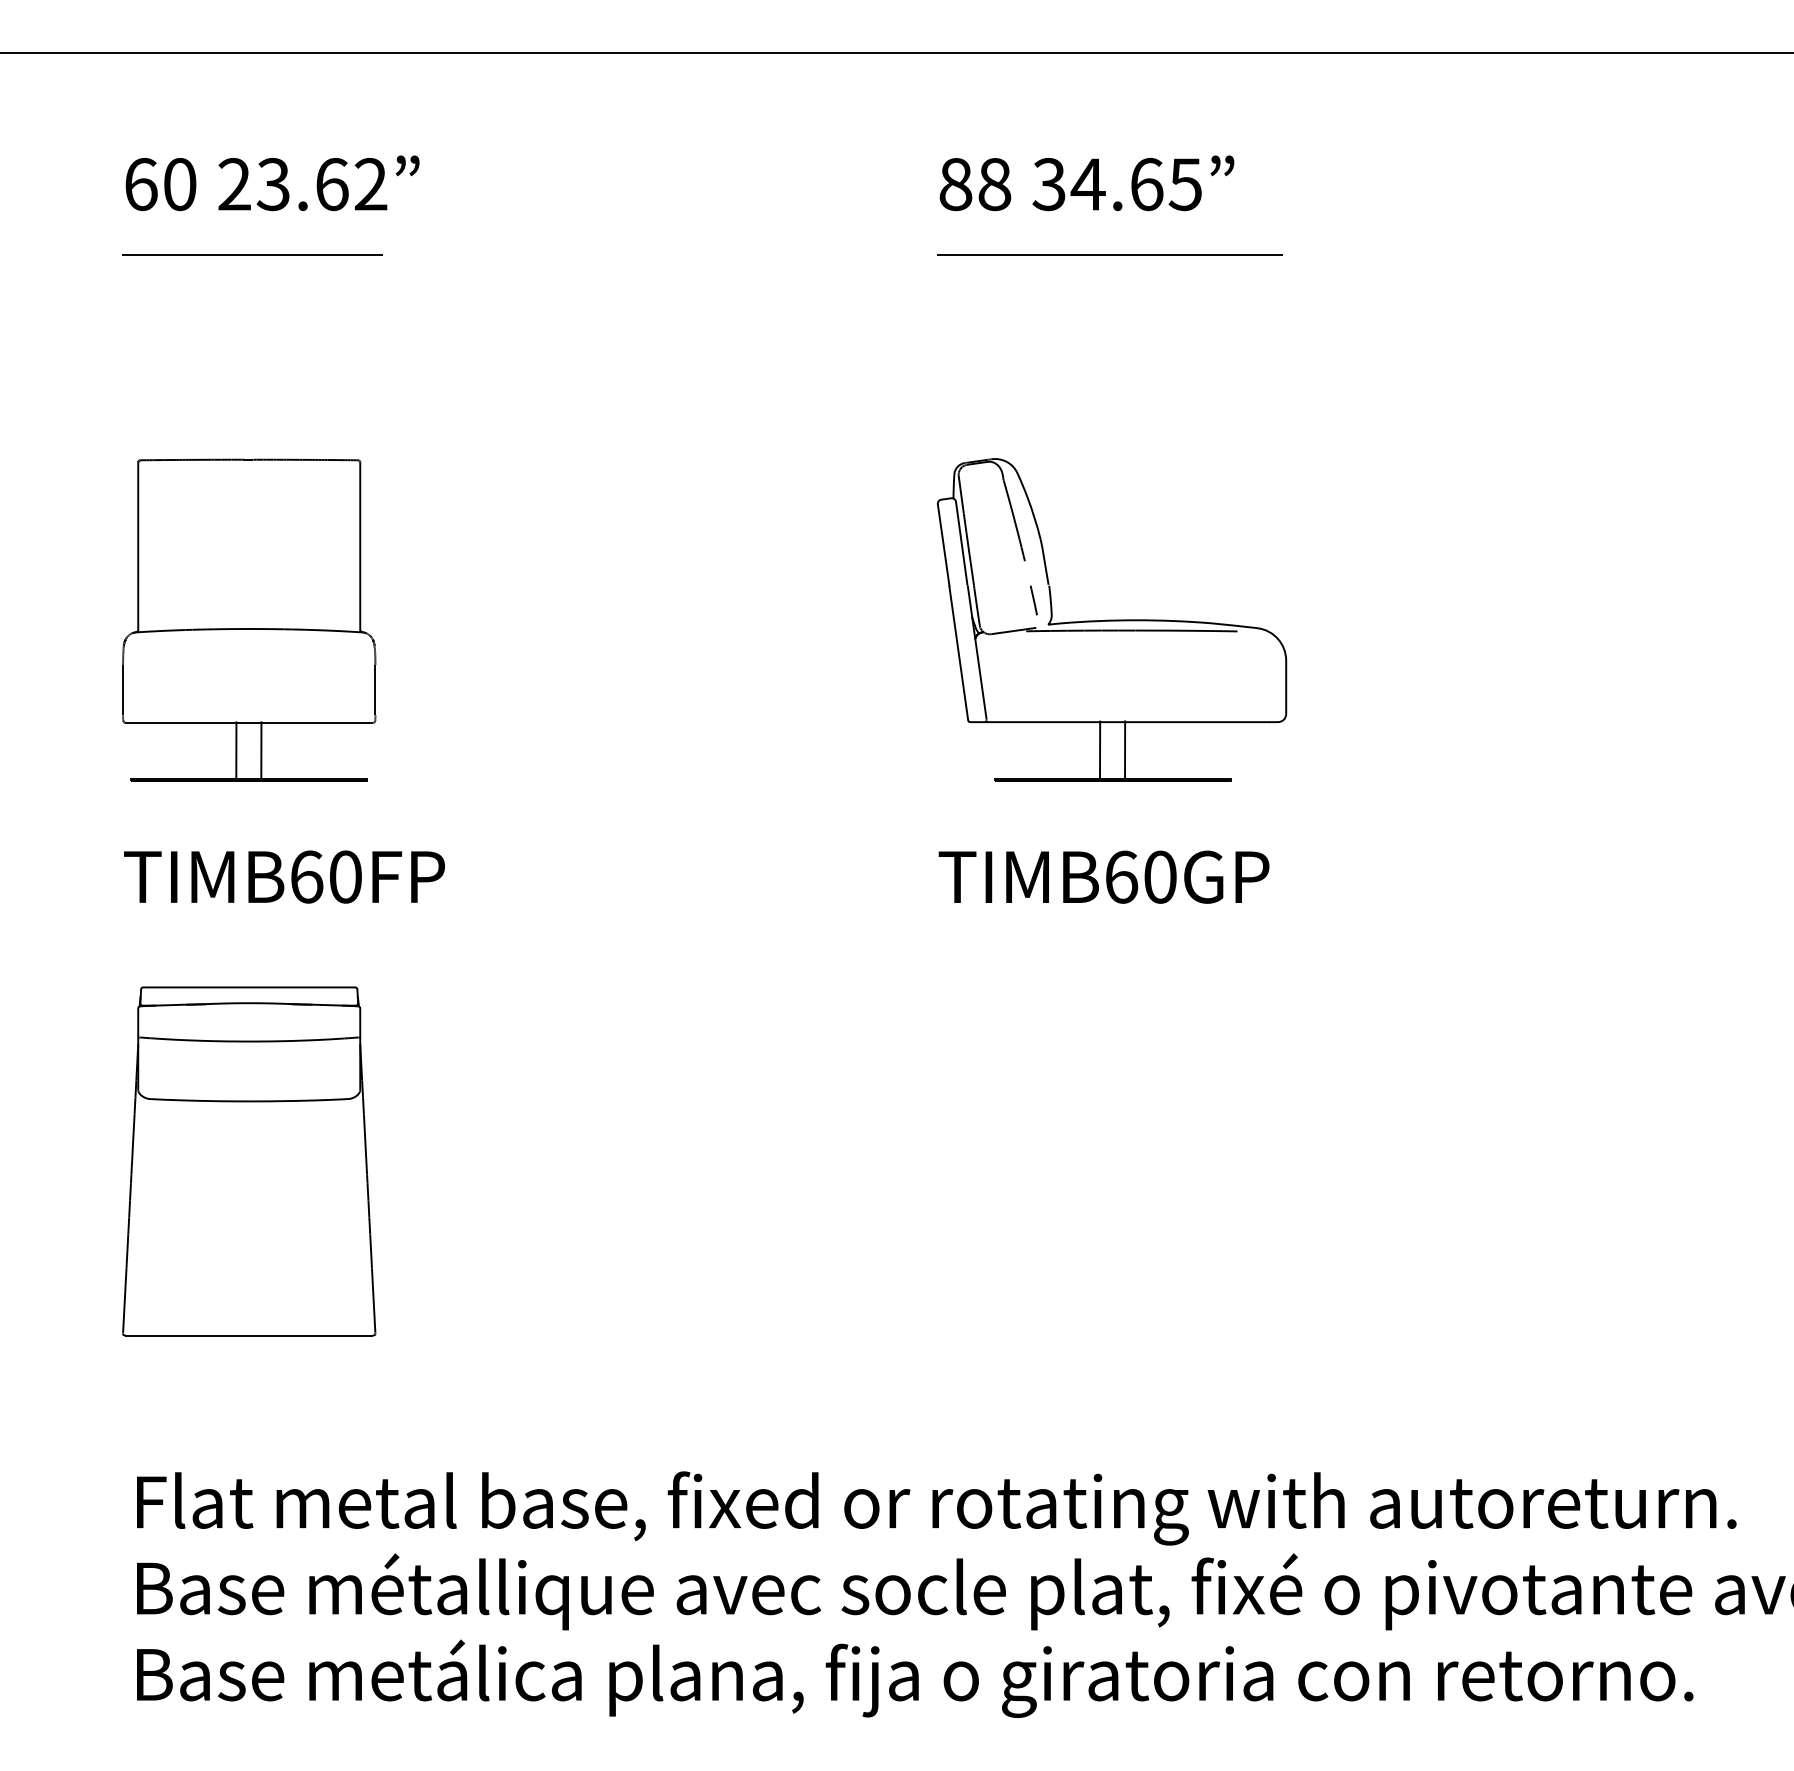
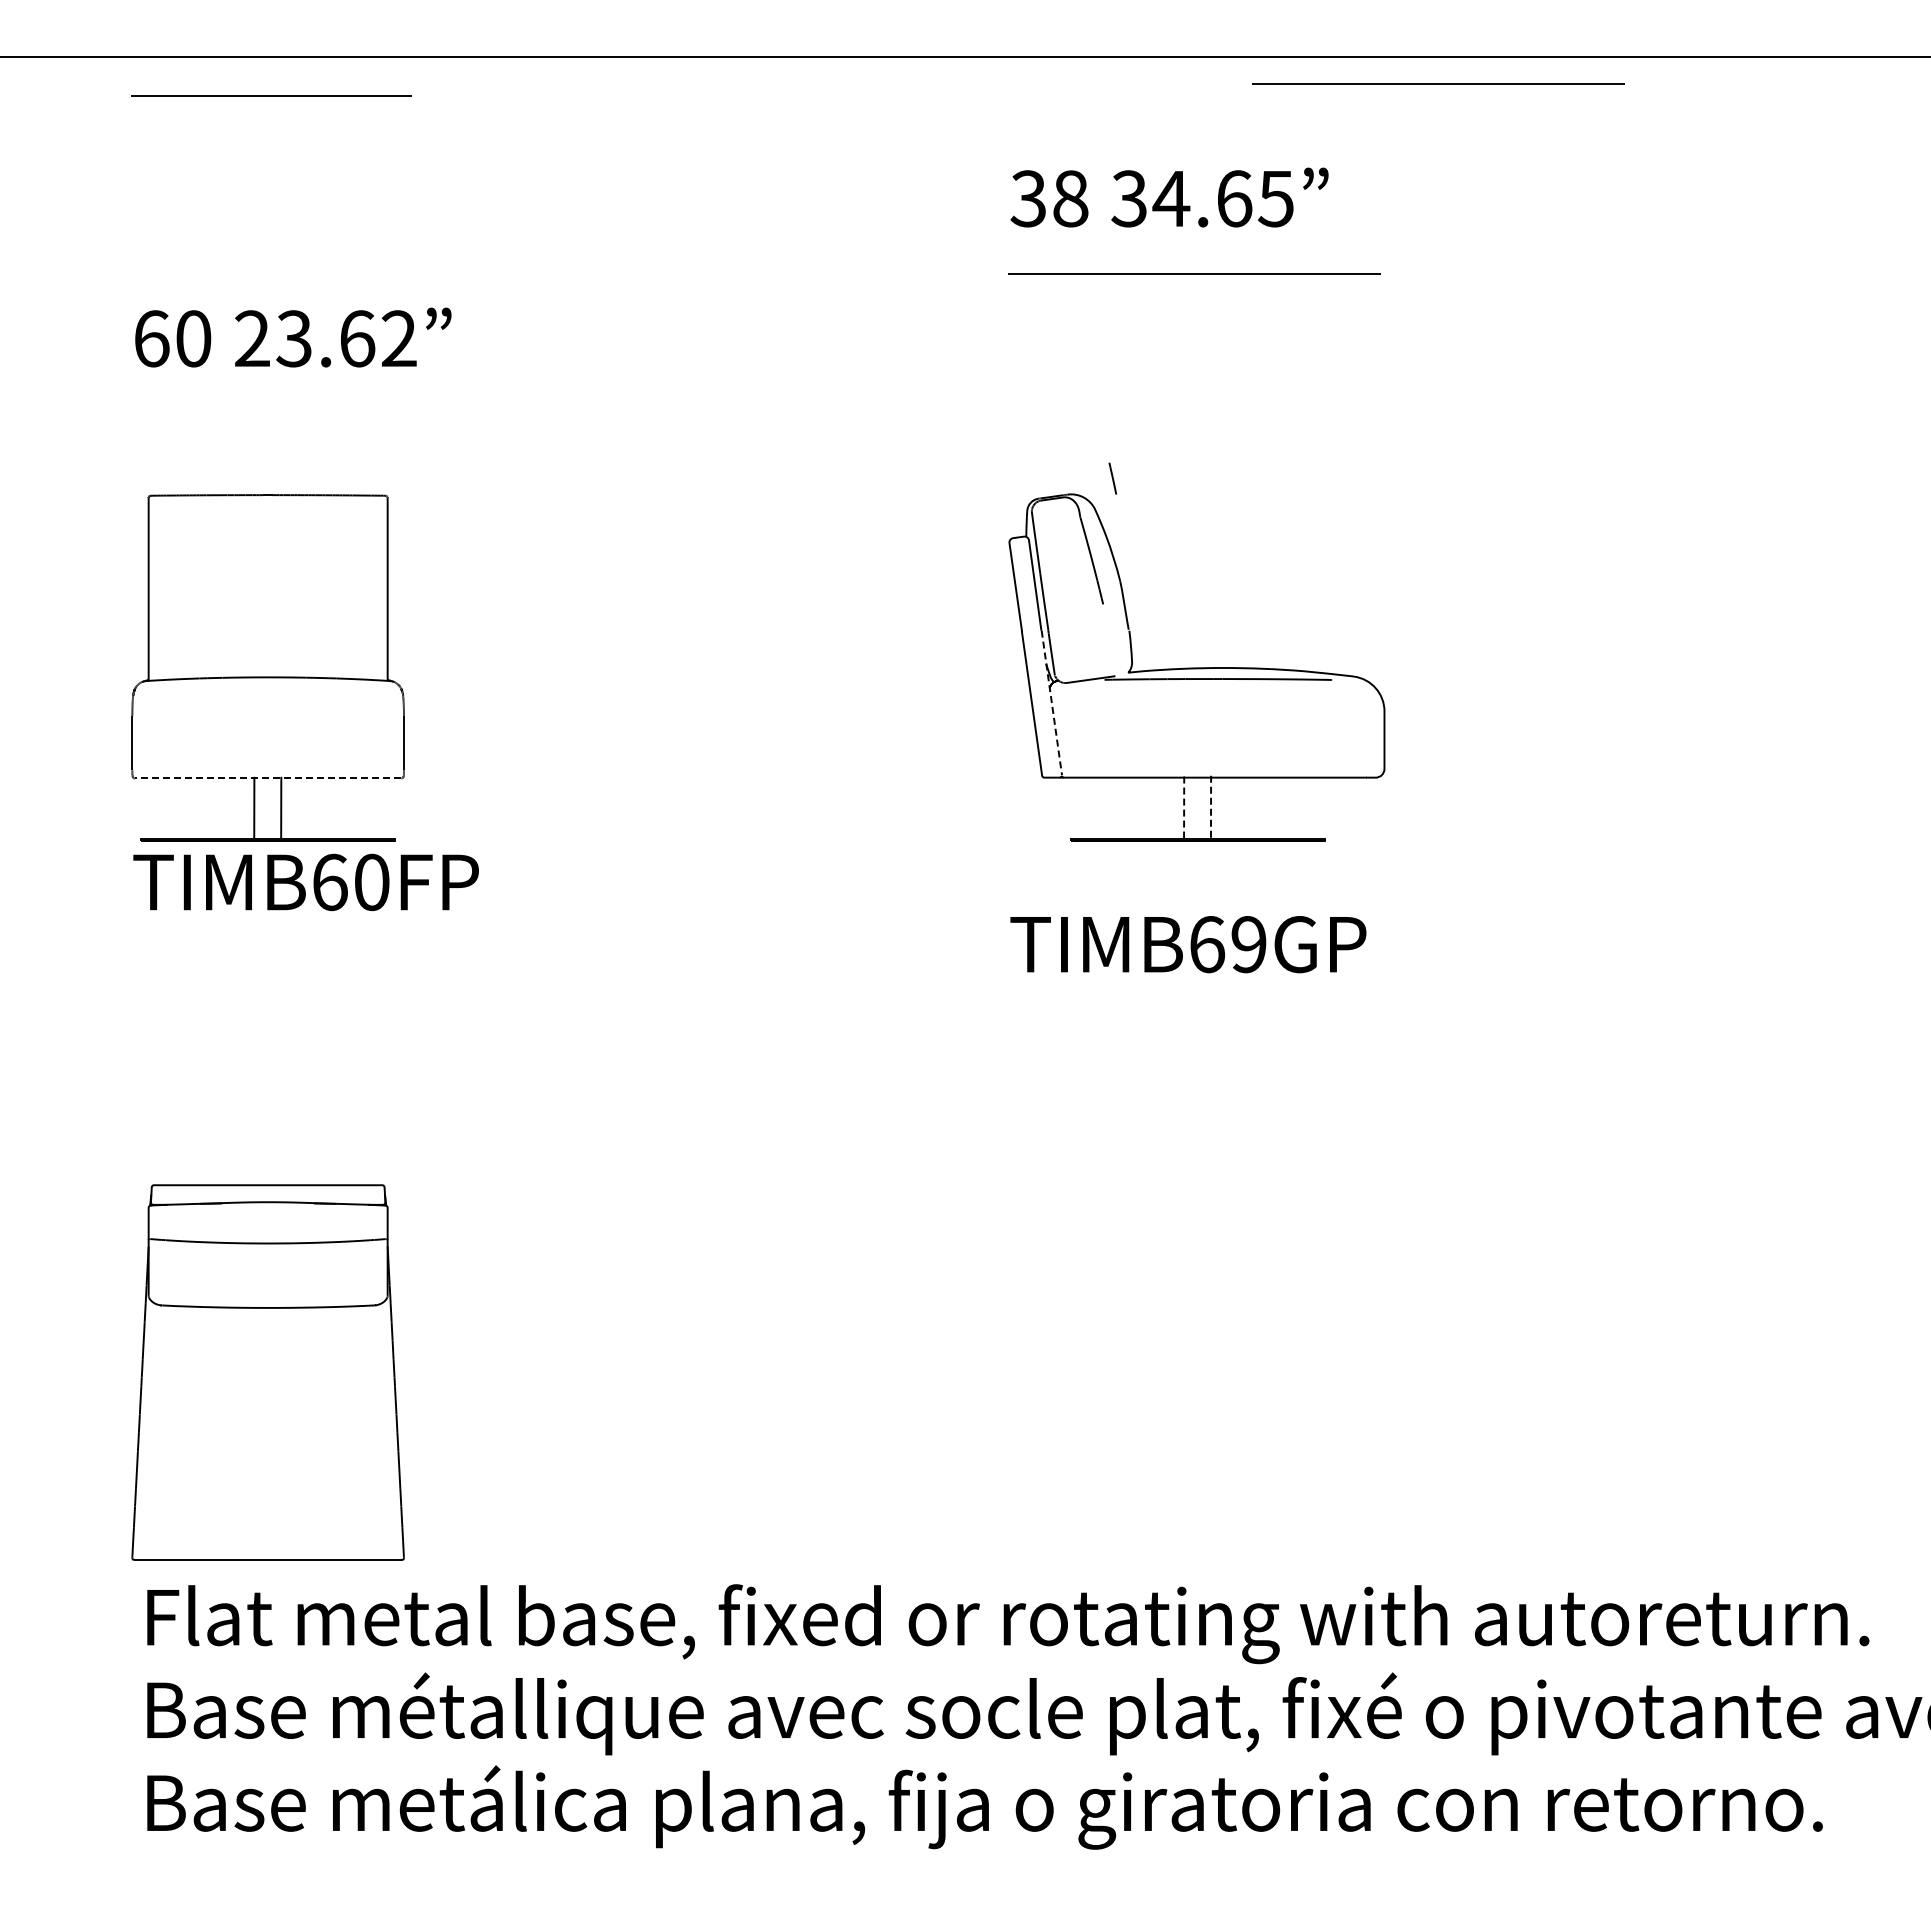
line: (1336, 77) -> (1438, 83), added
text: (272, 183) -> (293, 337), moved
text: (955, 184) -> (1028, 198), 88 -> 38
line: (252, 253) -> (271, 95), moved
line: (1033, 600) -> (1112, 478), moved
line: (976, 652) -> (1051, 702), solid -> dashed
line: (248, 722) -> (267, 778), solid -> dashed
line: (1100, 748) -> (1184, 806), solid -> dashed
line: (1125, 749) -> (1211, 807), solid -> dashed
text: (283, 877) -> (305, 882), moved
text: (1159, 877) -> (1248, 944), TIMB60GP -> TIMB69GP
part: (248, 1161) -> (267, 1372), moved

